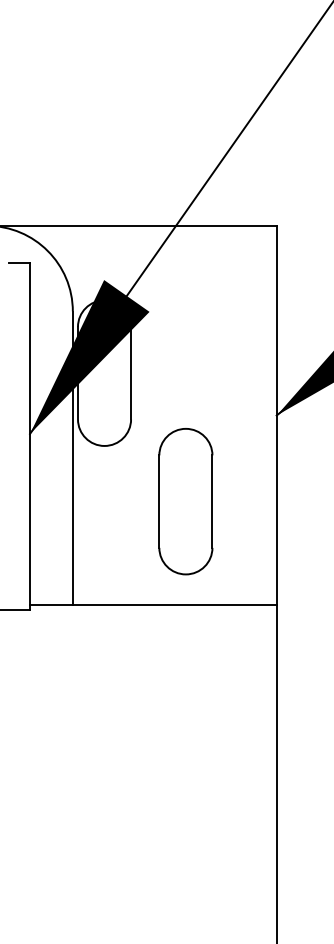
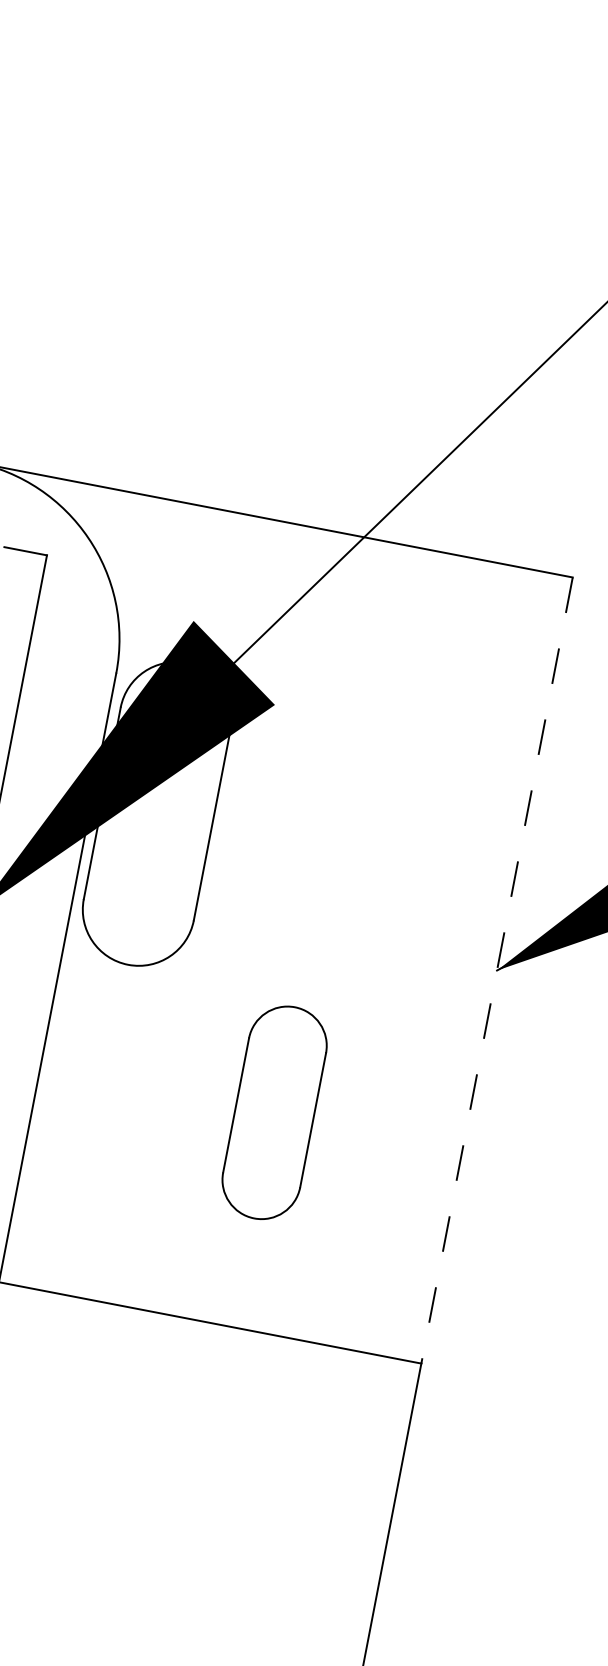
line: (276, 415) -> (496, 970), solid -> dashed
part: (185, 501) -> (273, 1112), size x0.7

